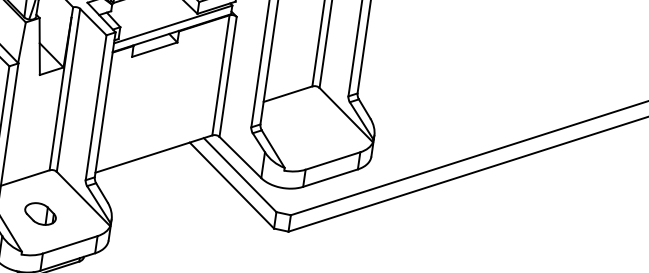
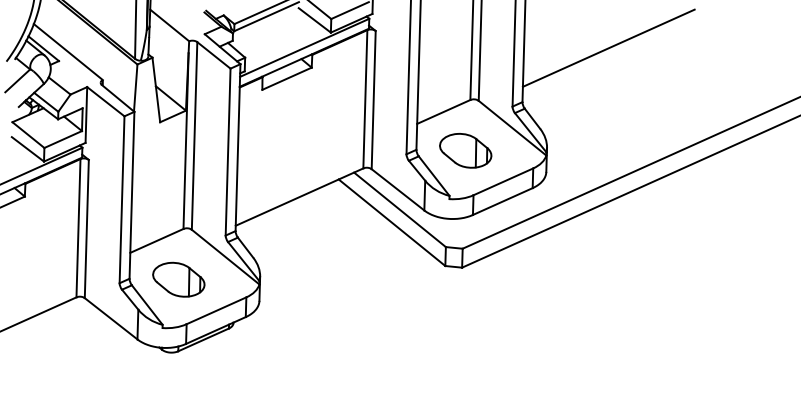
line: (437, 54) -> (608, 47), added
part: (303, 129) -> (465, 150), added
part: (40, 213) -> (178, 279), size x1.43

